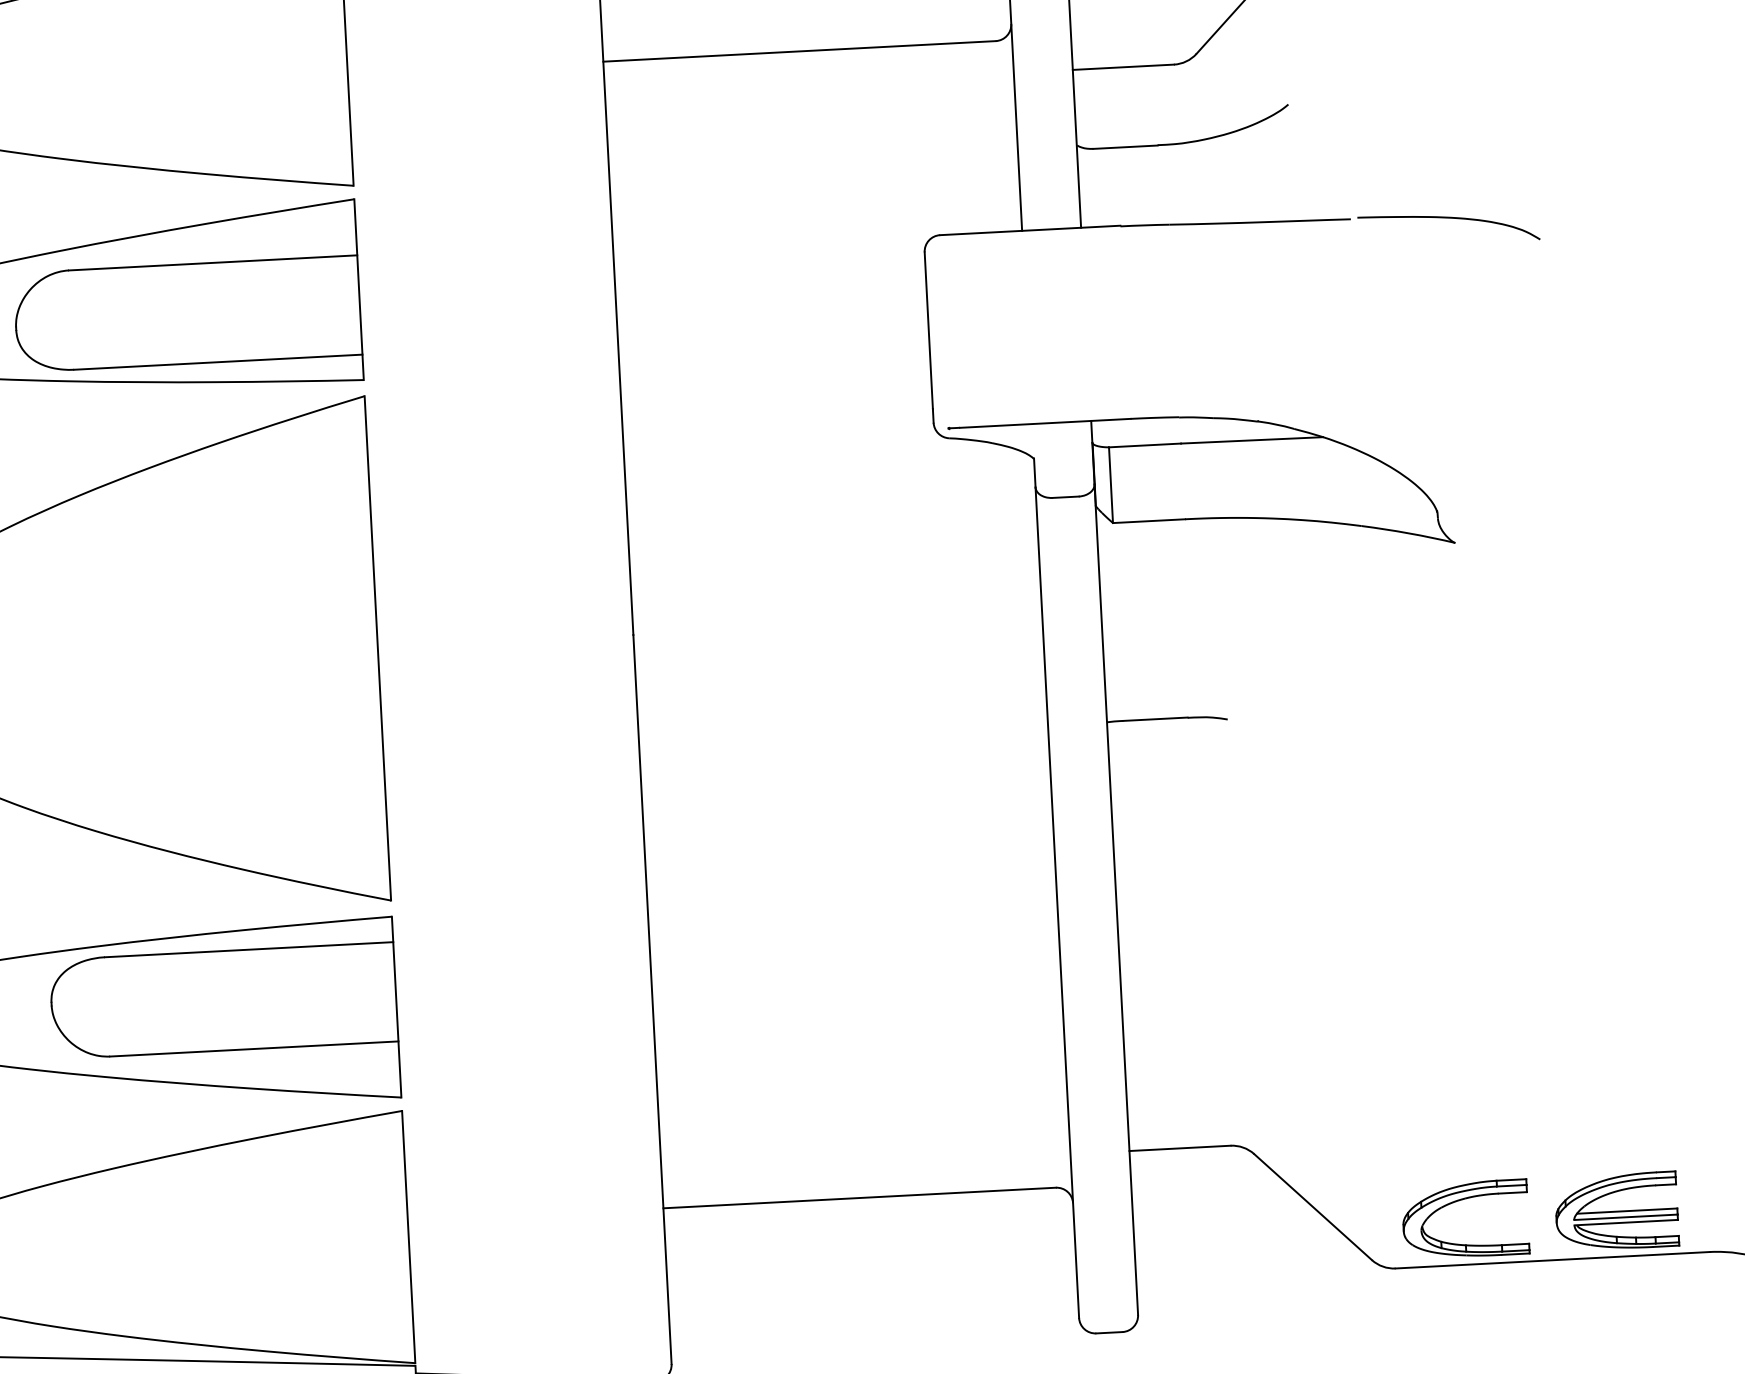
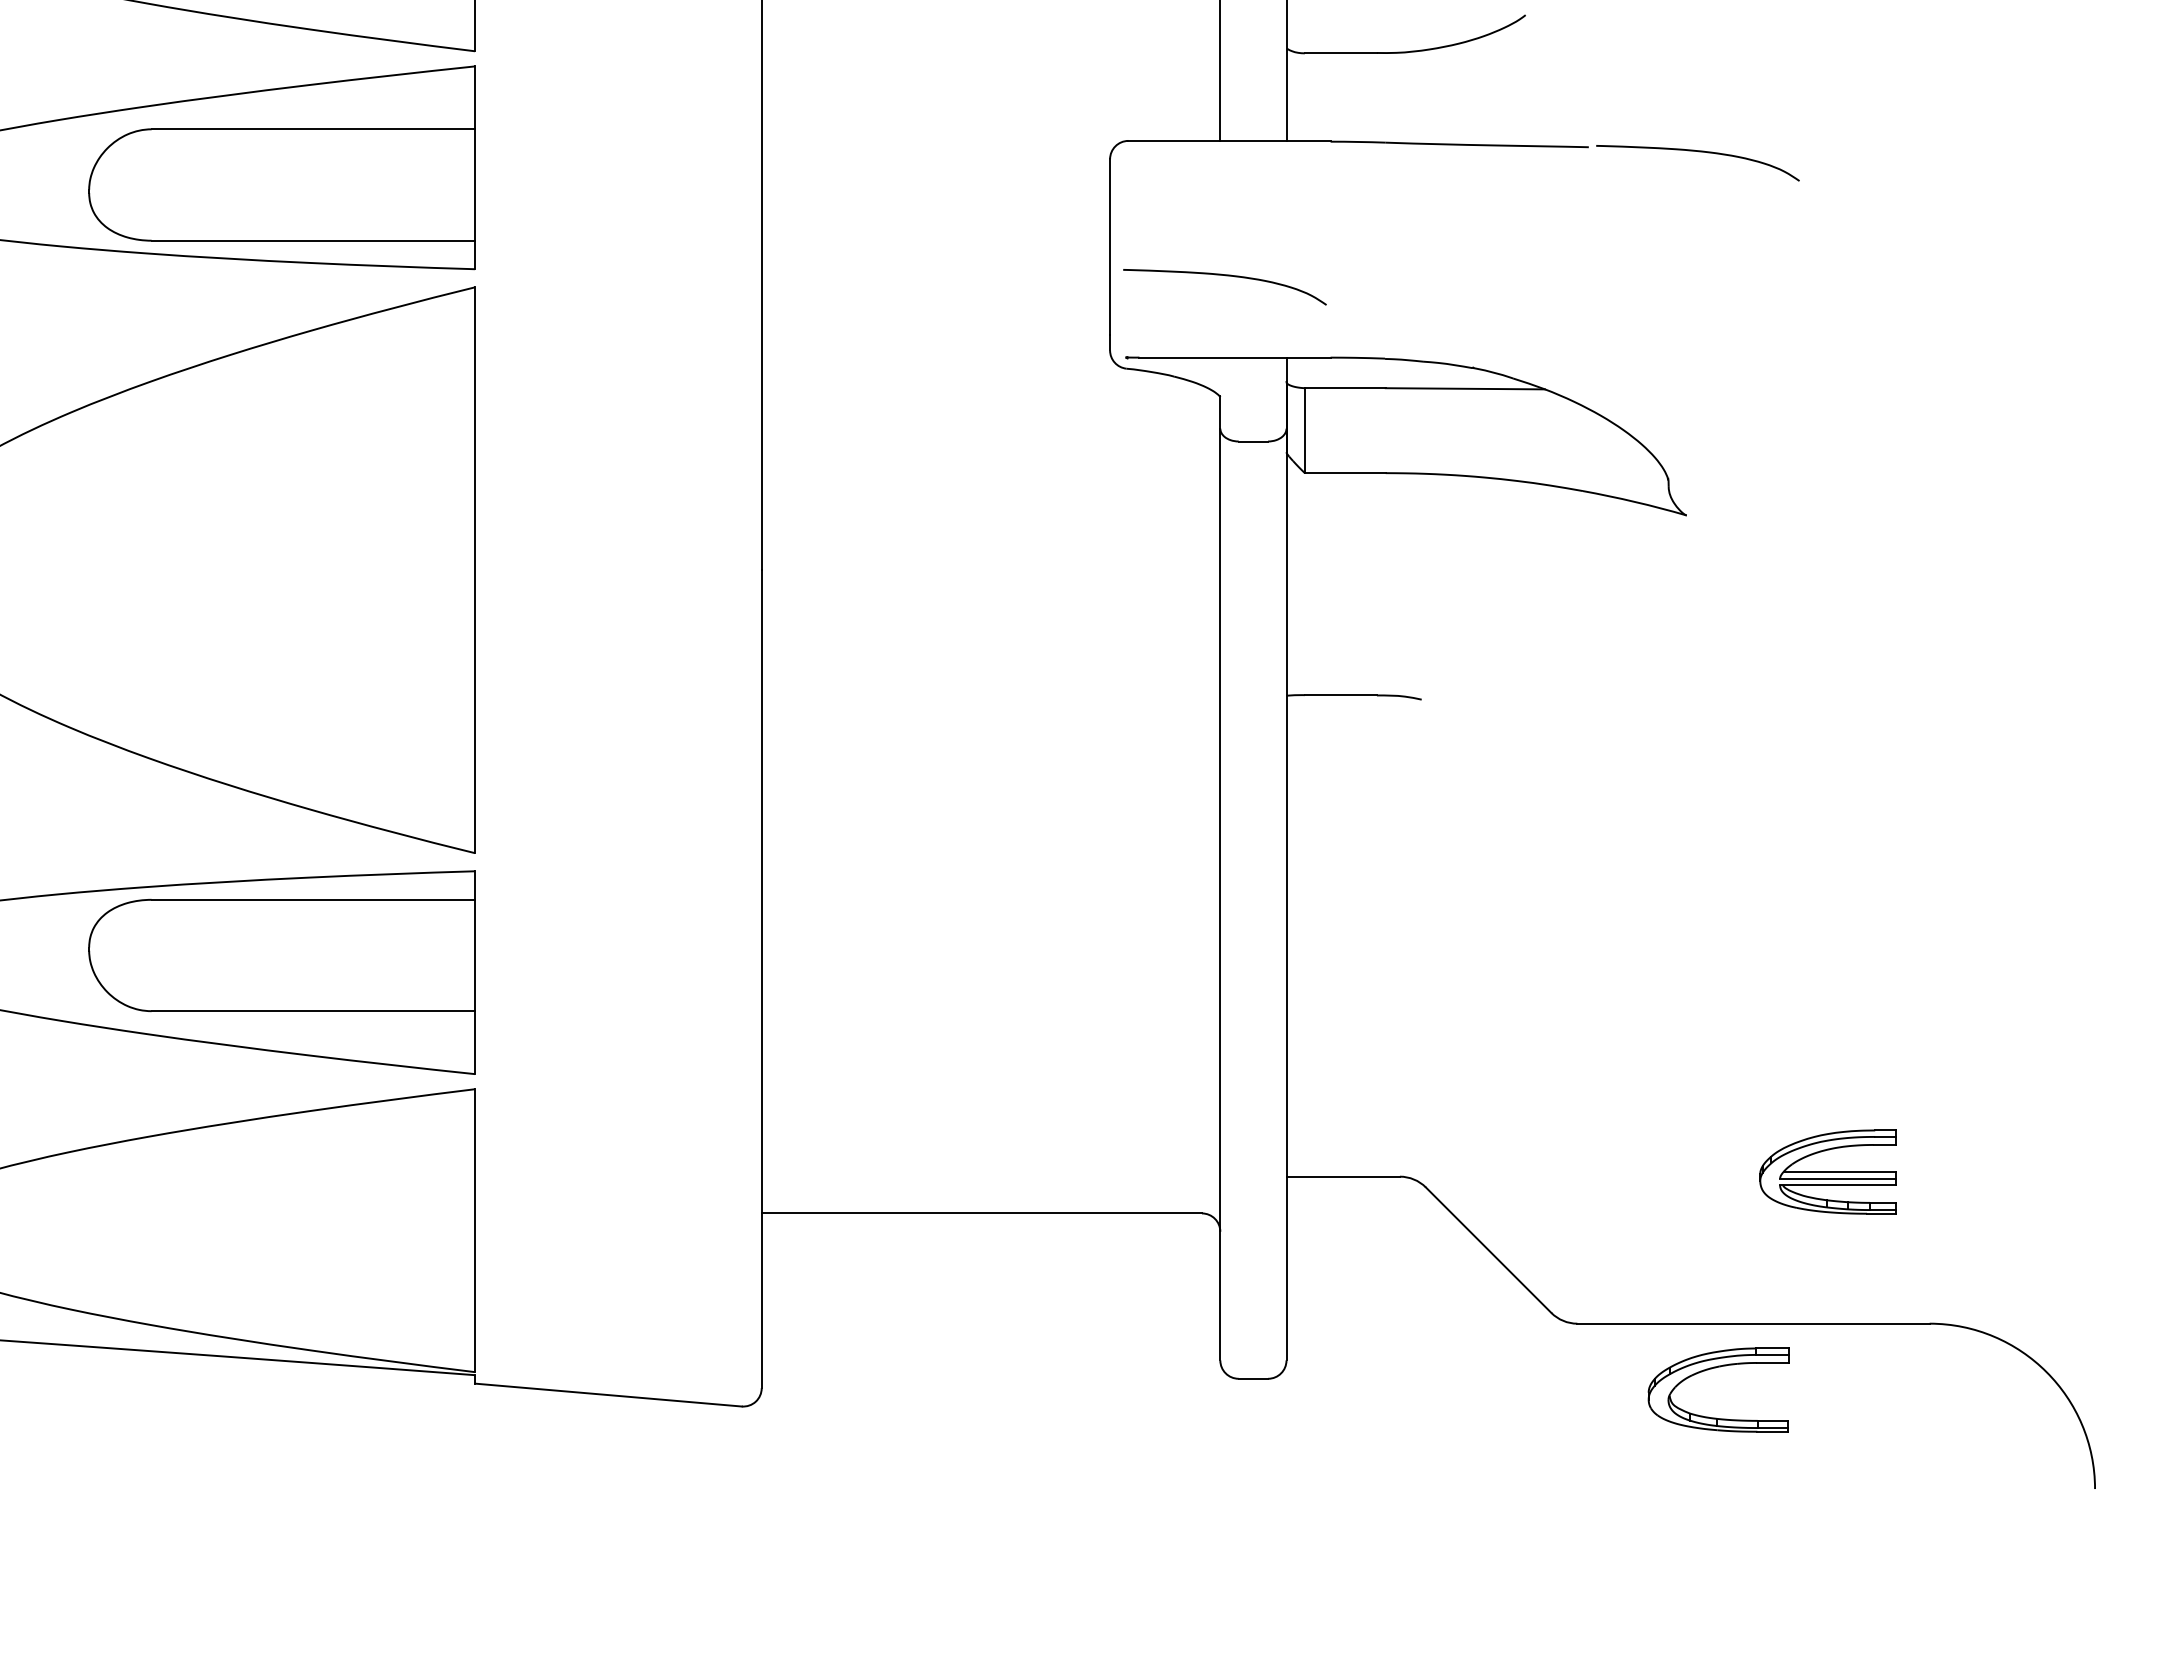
curve: (1033, 351) -> (1225, 276), added
part: (1462, 1200) -> (1716, 1368), moved
part: (1616, 1211) -> (1827, 1171), moved

